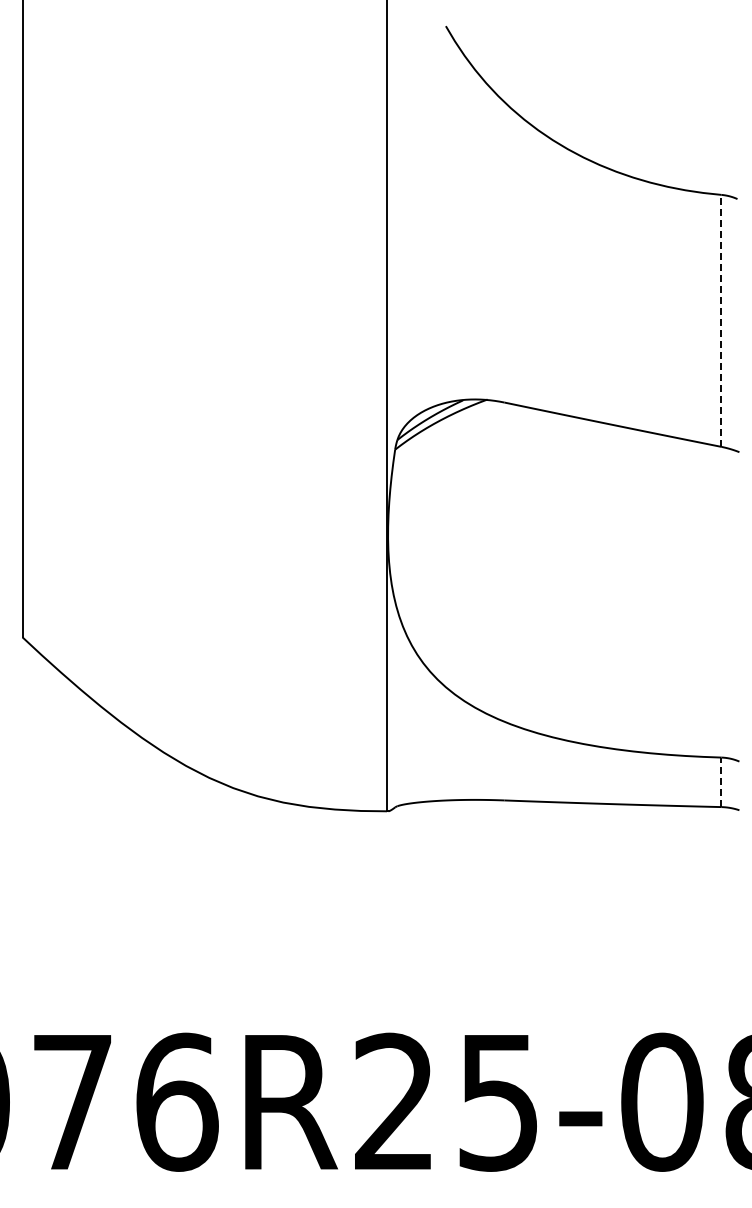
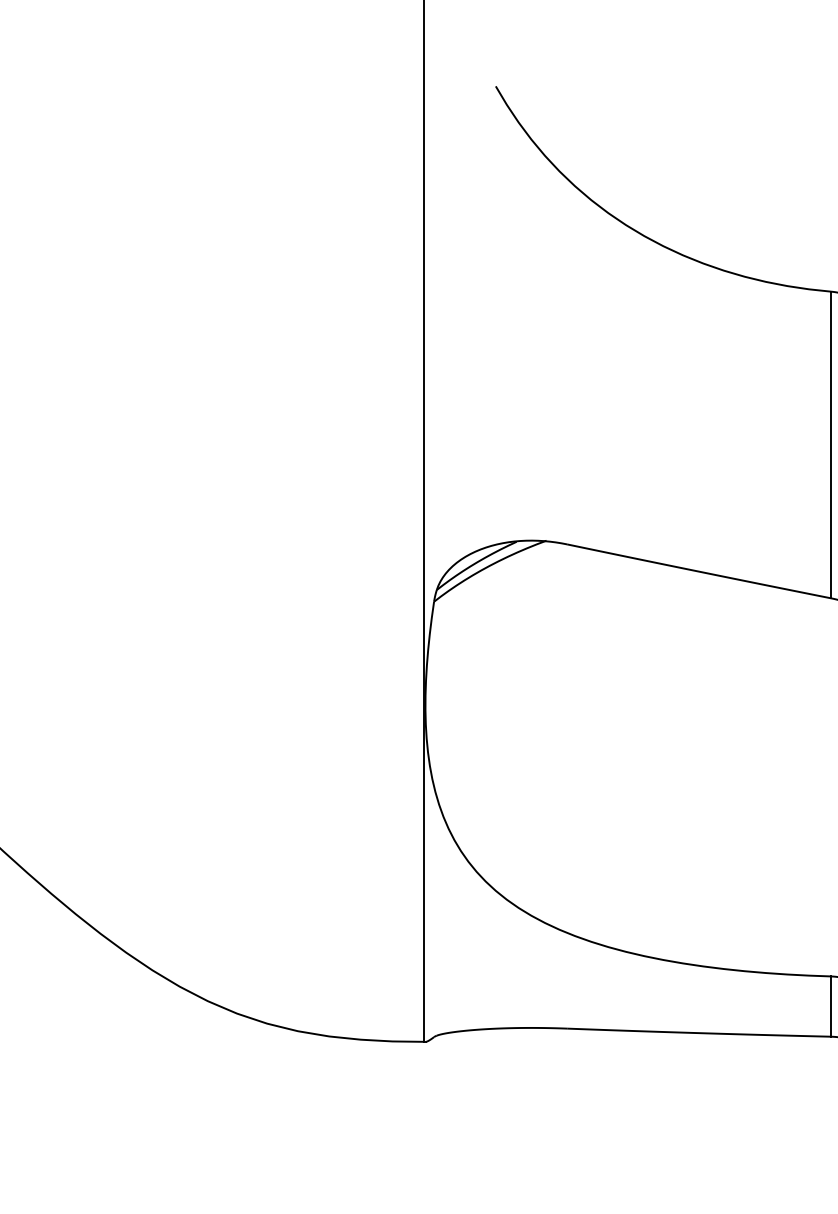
line: (721, 320) -> (831, 444), dashed -> solid
line: (721, 782) -> (831, 1006), dashed -> solid

